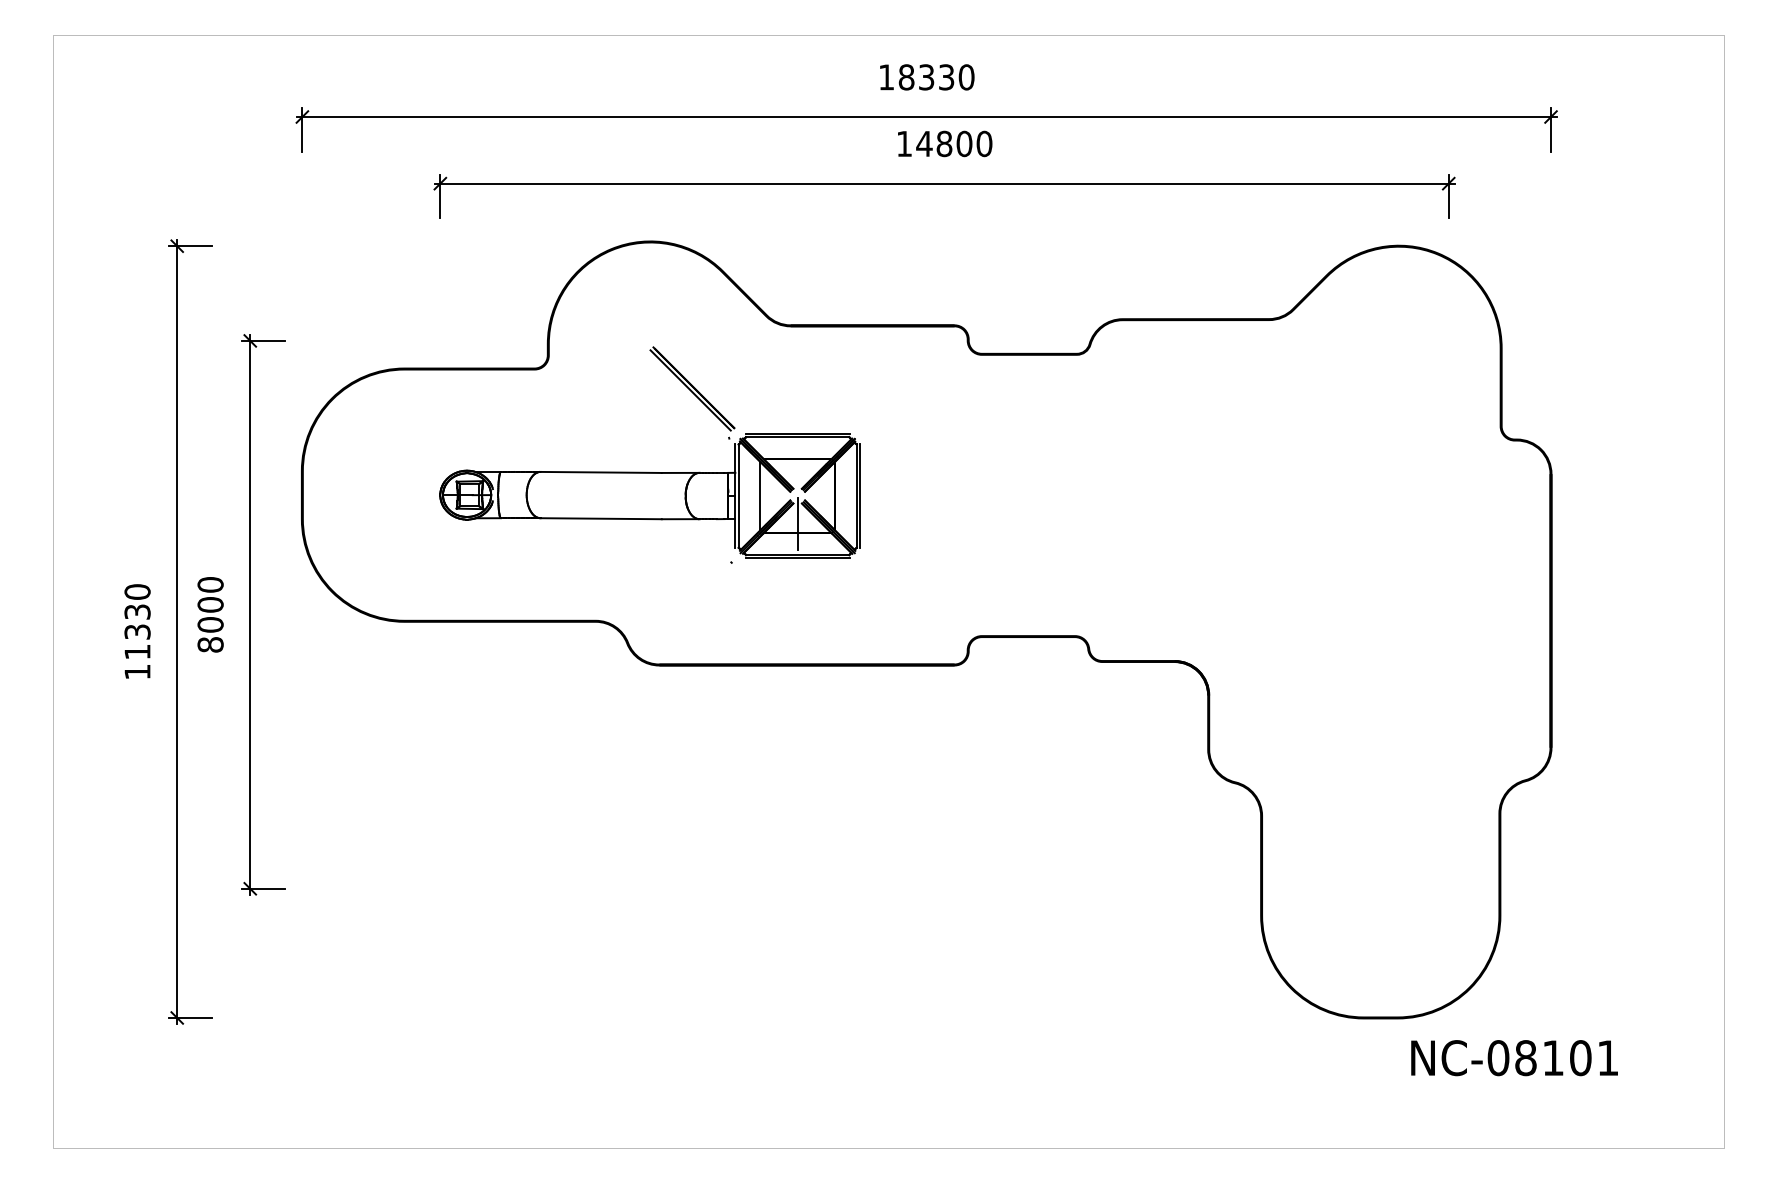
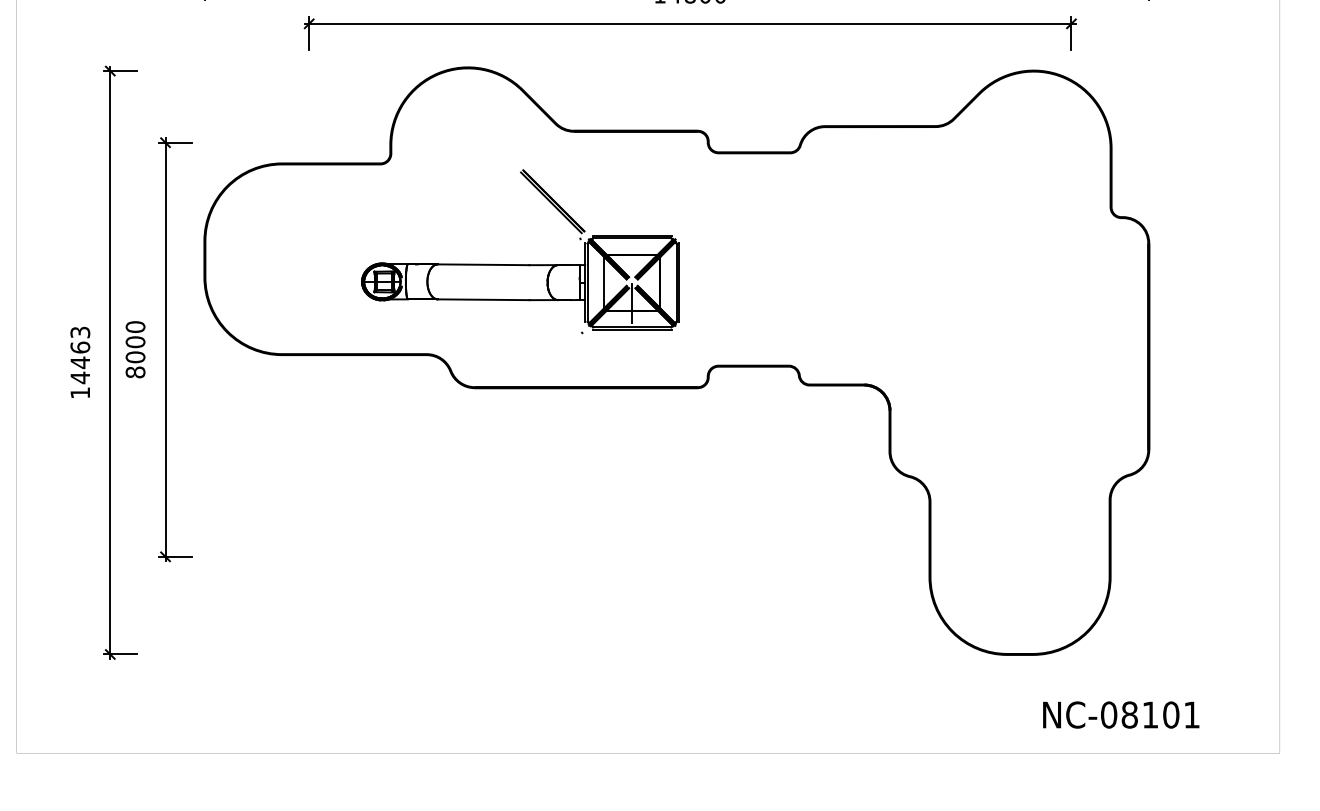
part: (646, 471) -> (517, 264), moved
text: (137, 622) -> (80, 355), 11330 -> 14463
text: (1514, 1058) -> (1121, 715), moved

